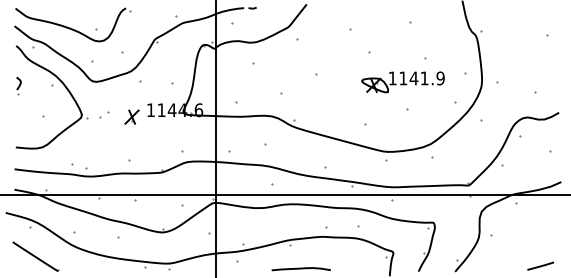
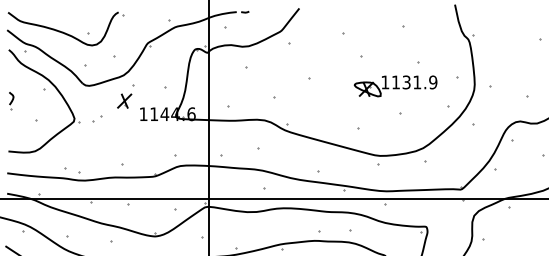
text: (413, 78) -> (406, 82), 1141.9 -> 1131.9
part: (18, 85) -> (11, 100), moved
part: (131, 116) -> (124, 100), moved

